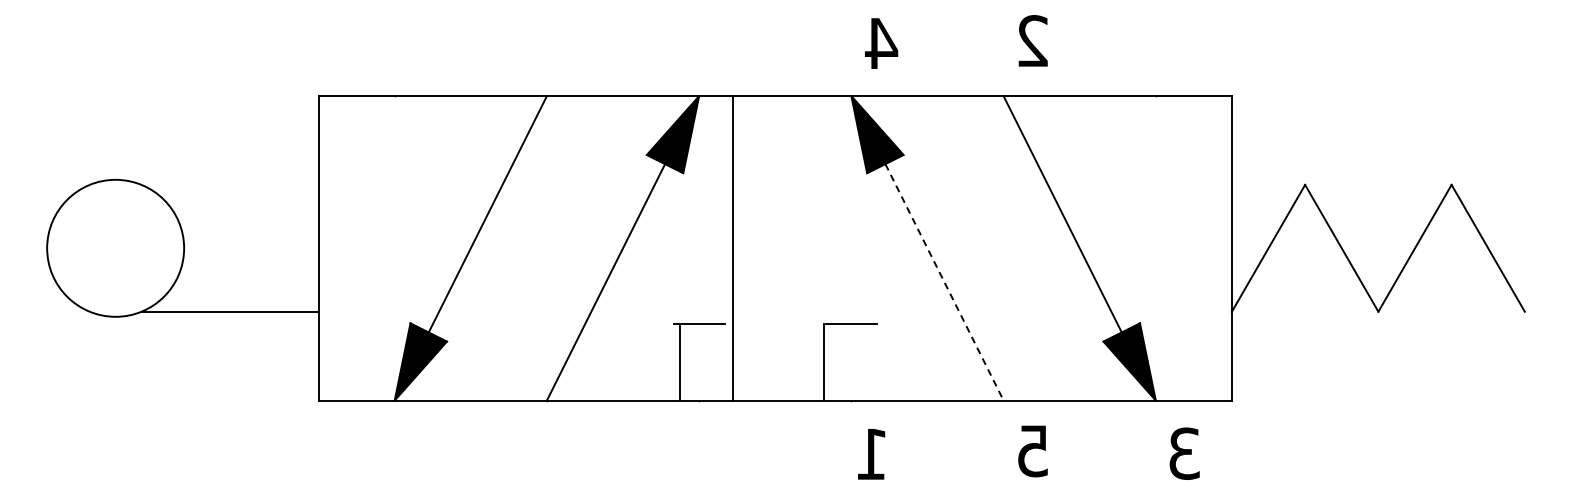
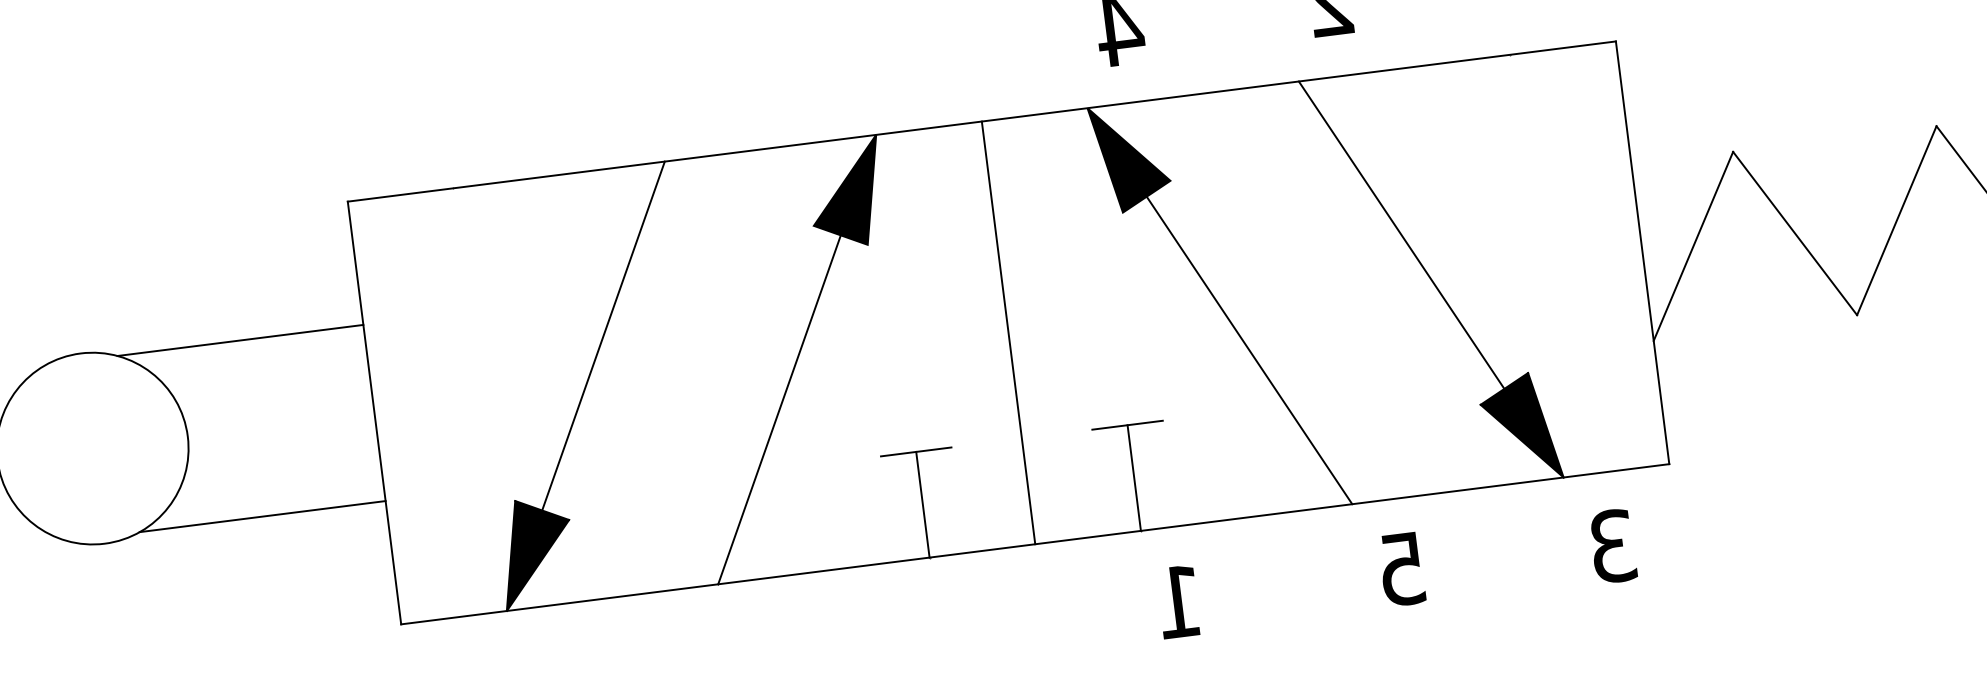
line: (229, 184) -> (239, 340), added
line: (733, 248) -> (1008, 333), moved
line: (944, 282) -> (1249, 350), dashed -> solid
line: (680, 362) -> (923, 504), moved
line: (824, 362) -> (1134, 478), moved

